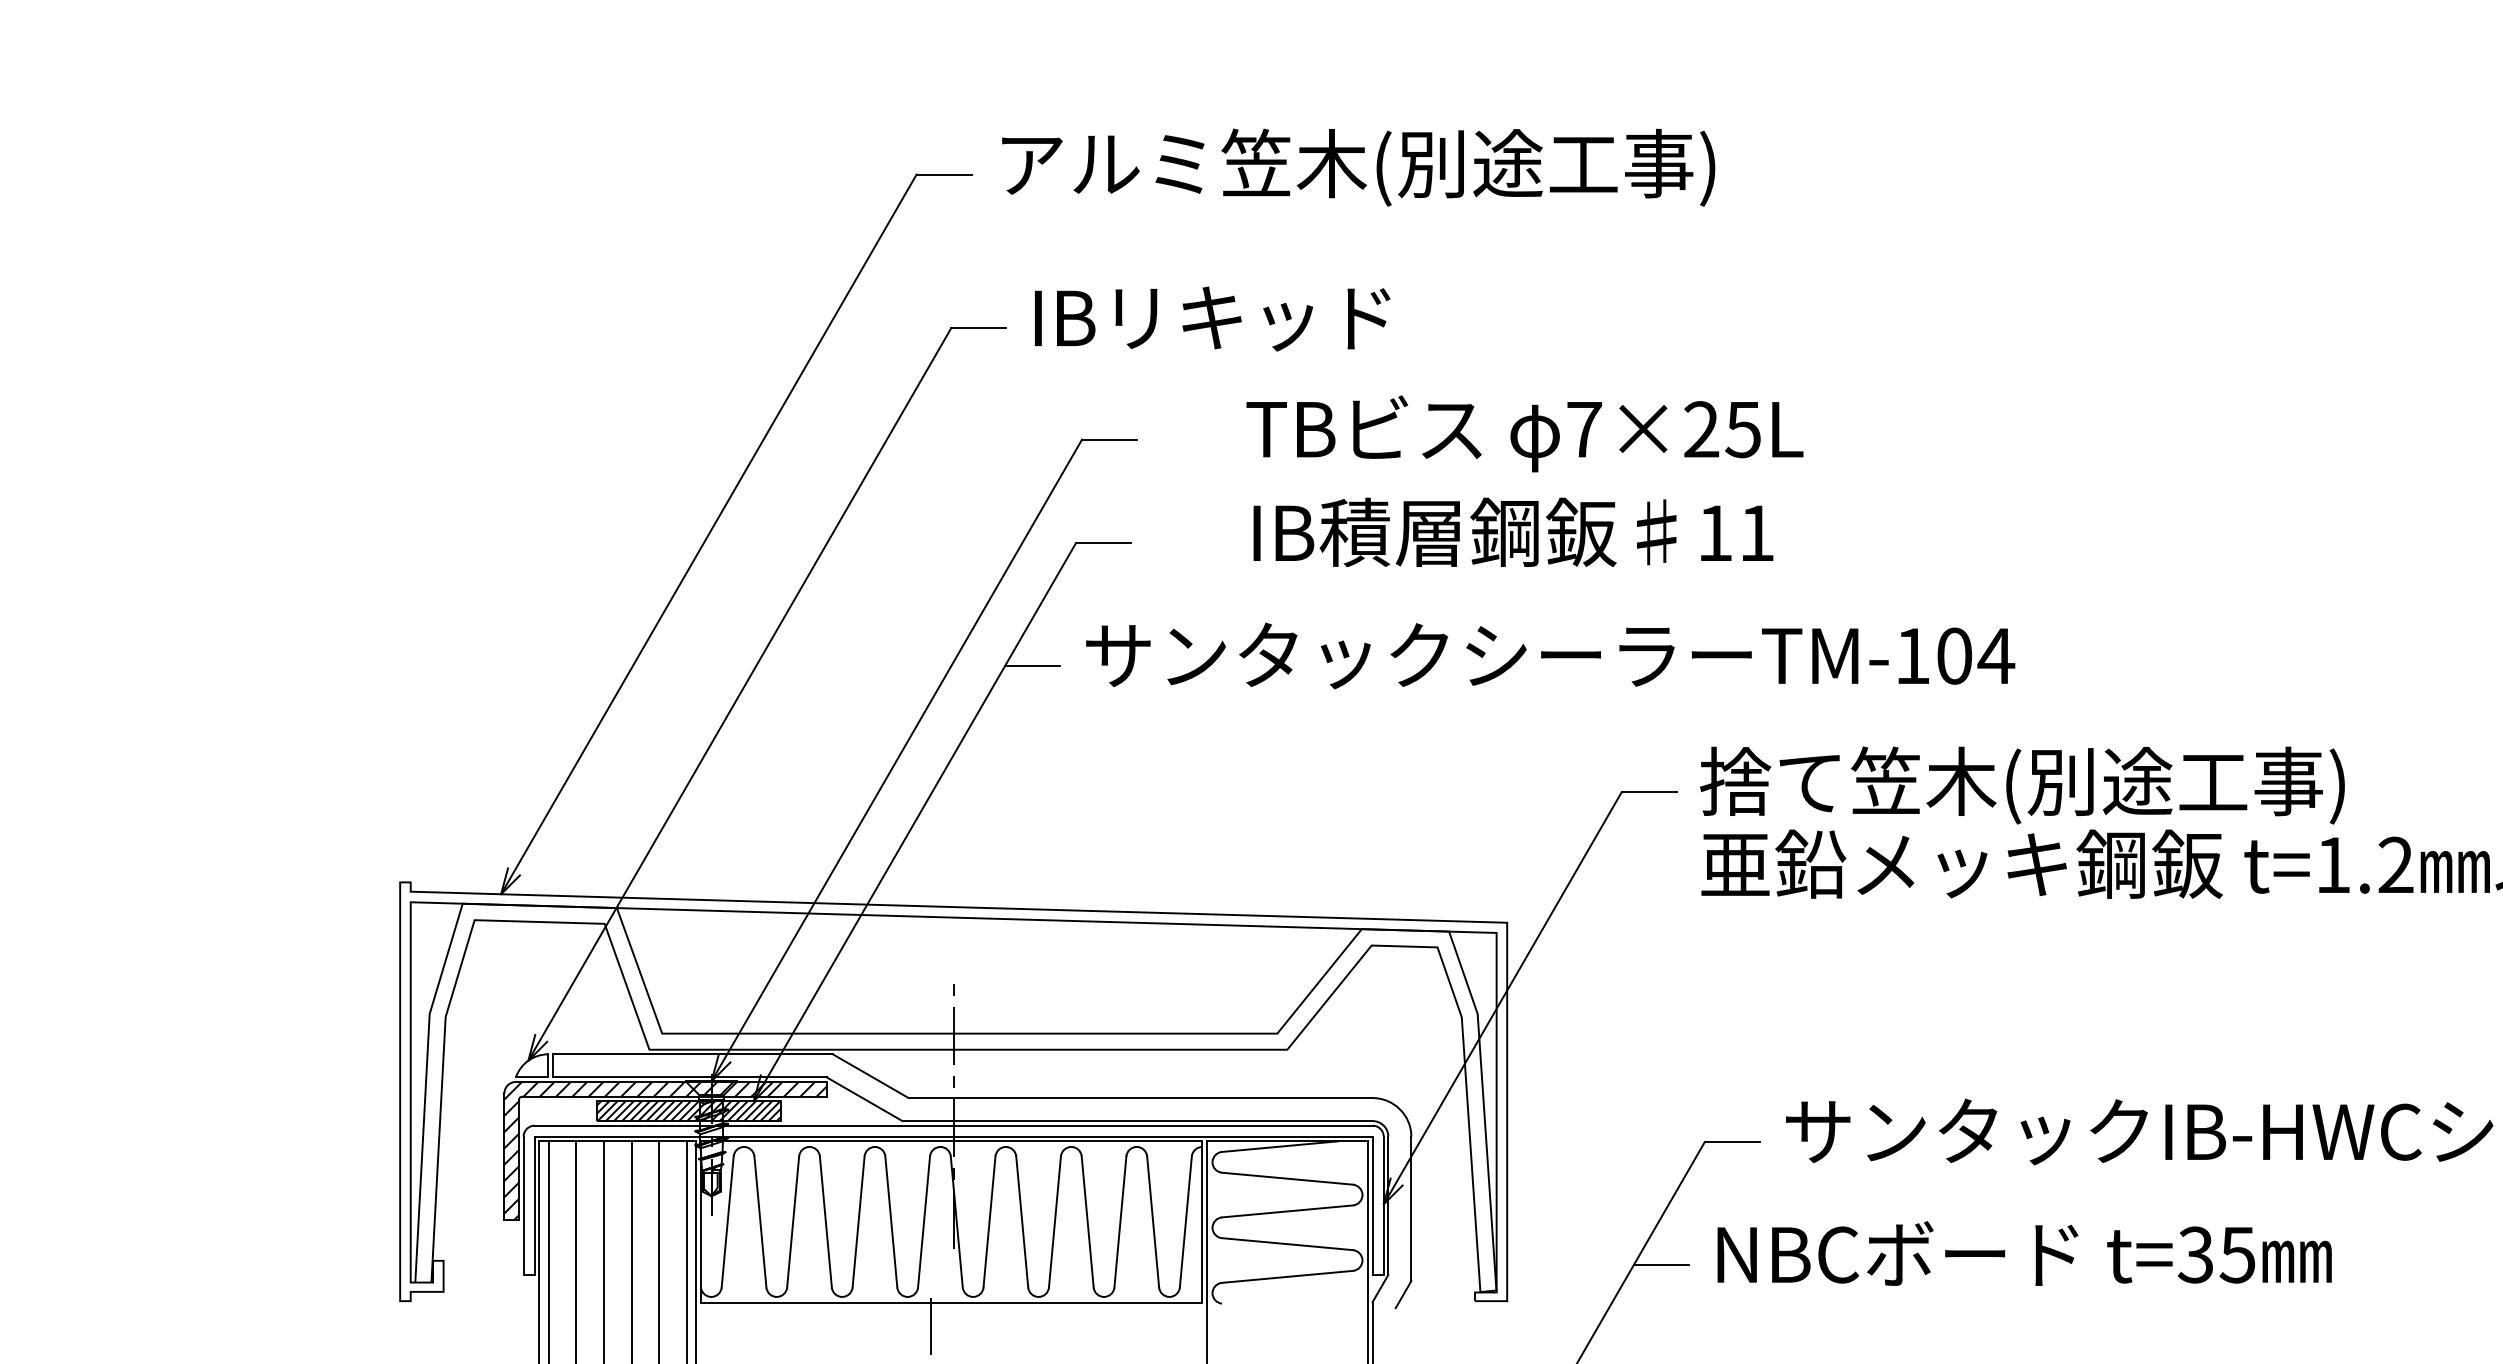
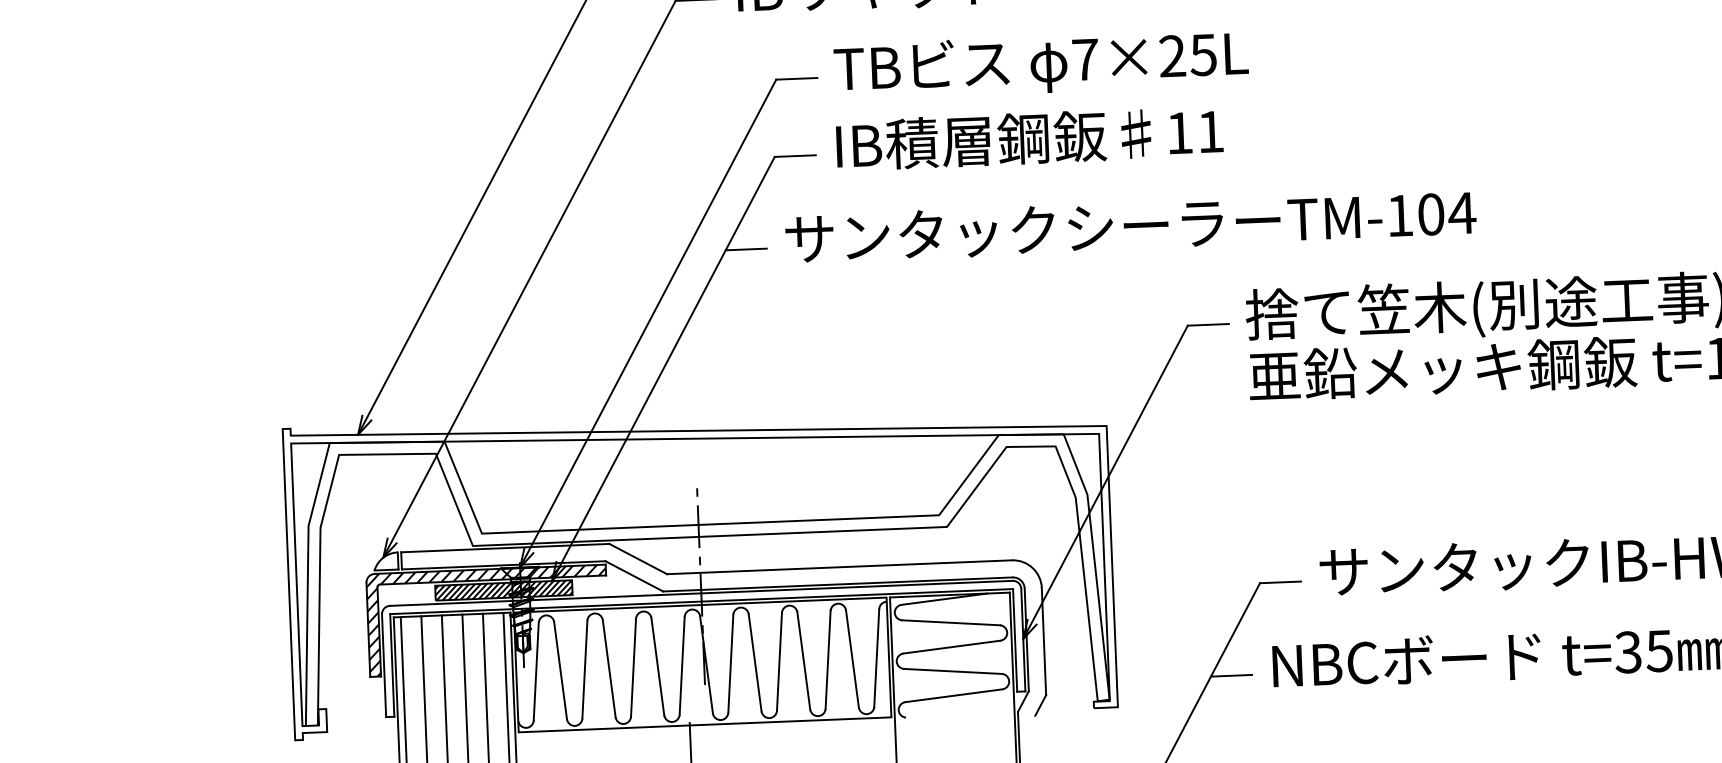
text: (1524, 433) -> (1040, 64), moved
text: (1513, 532) -> (1029, 138), moved

